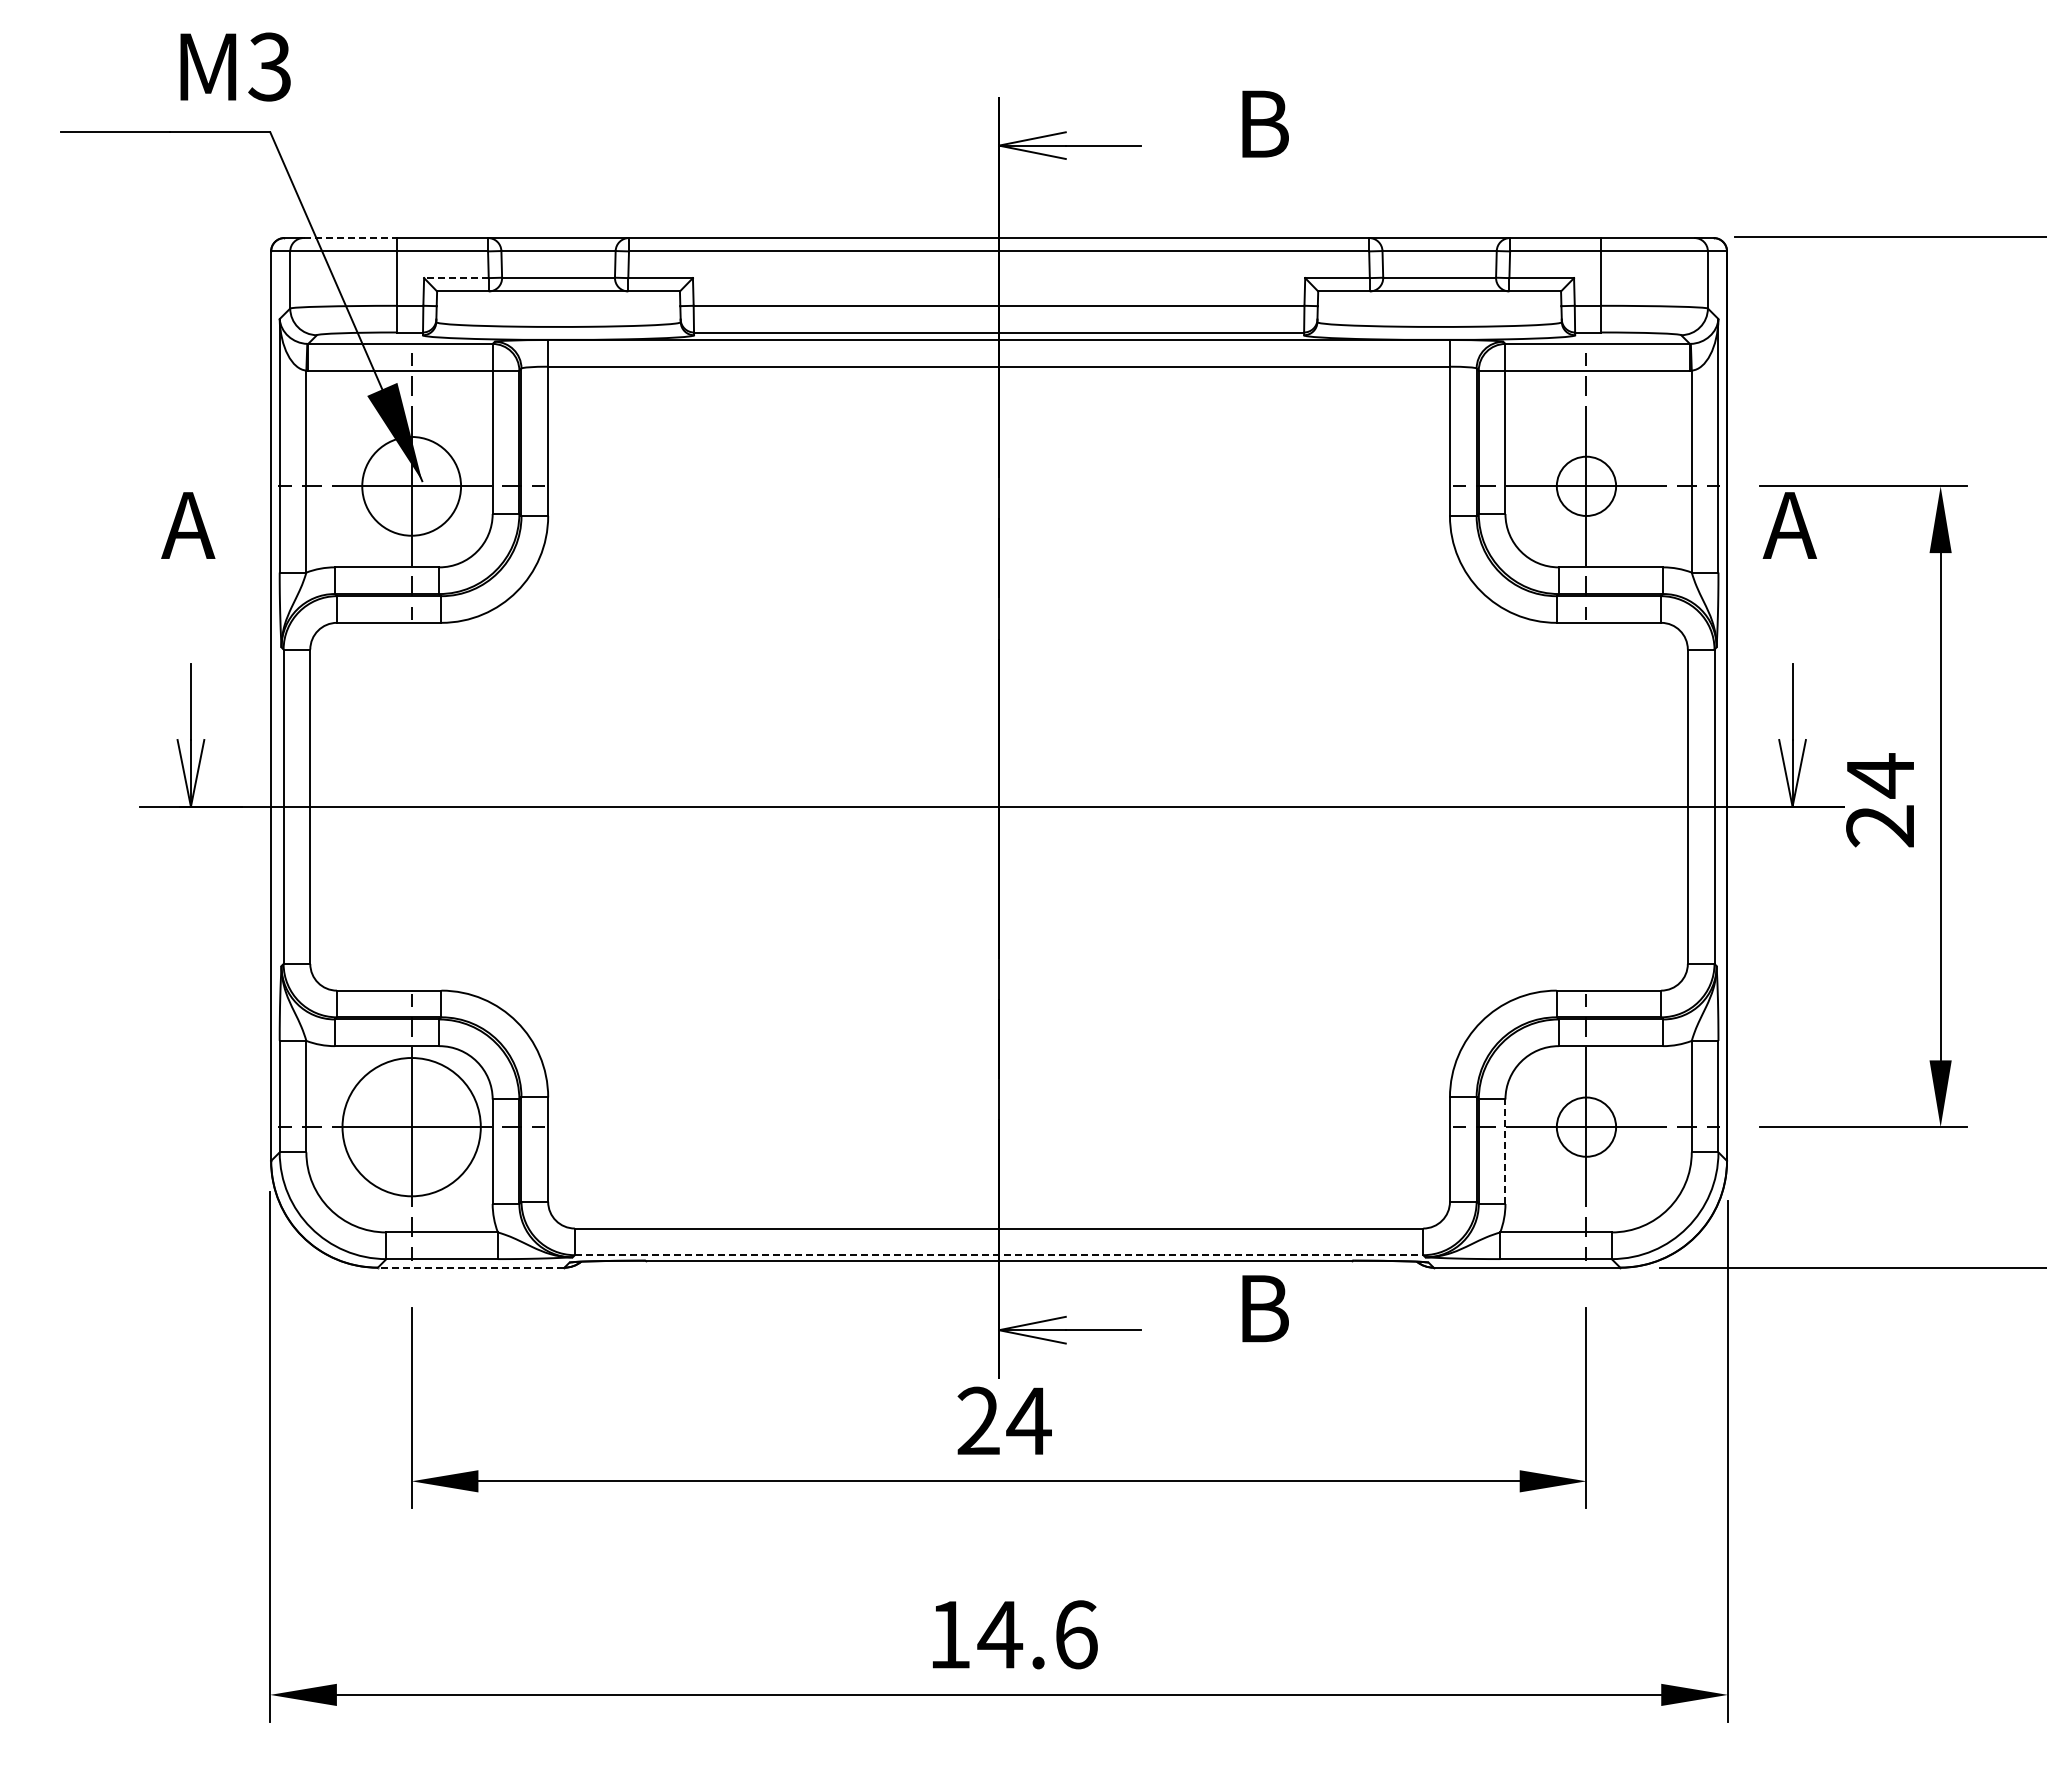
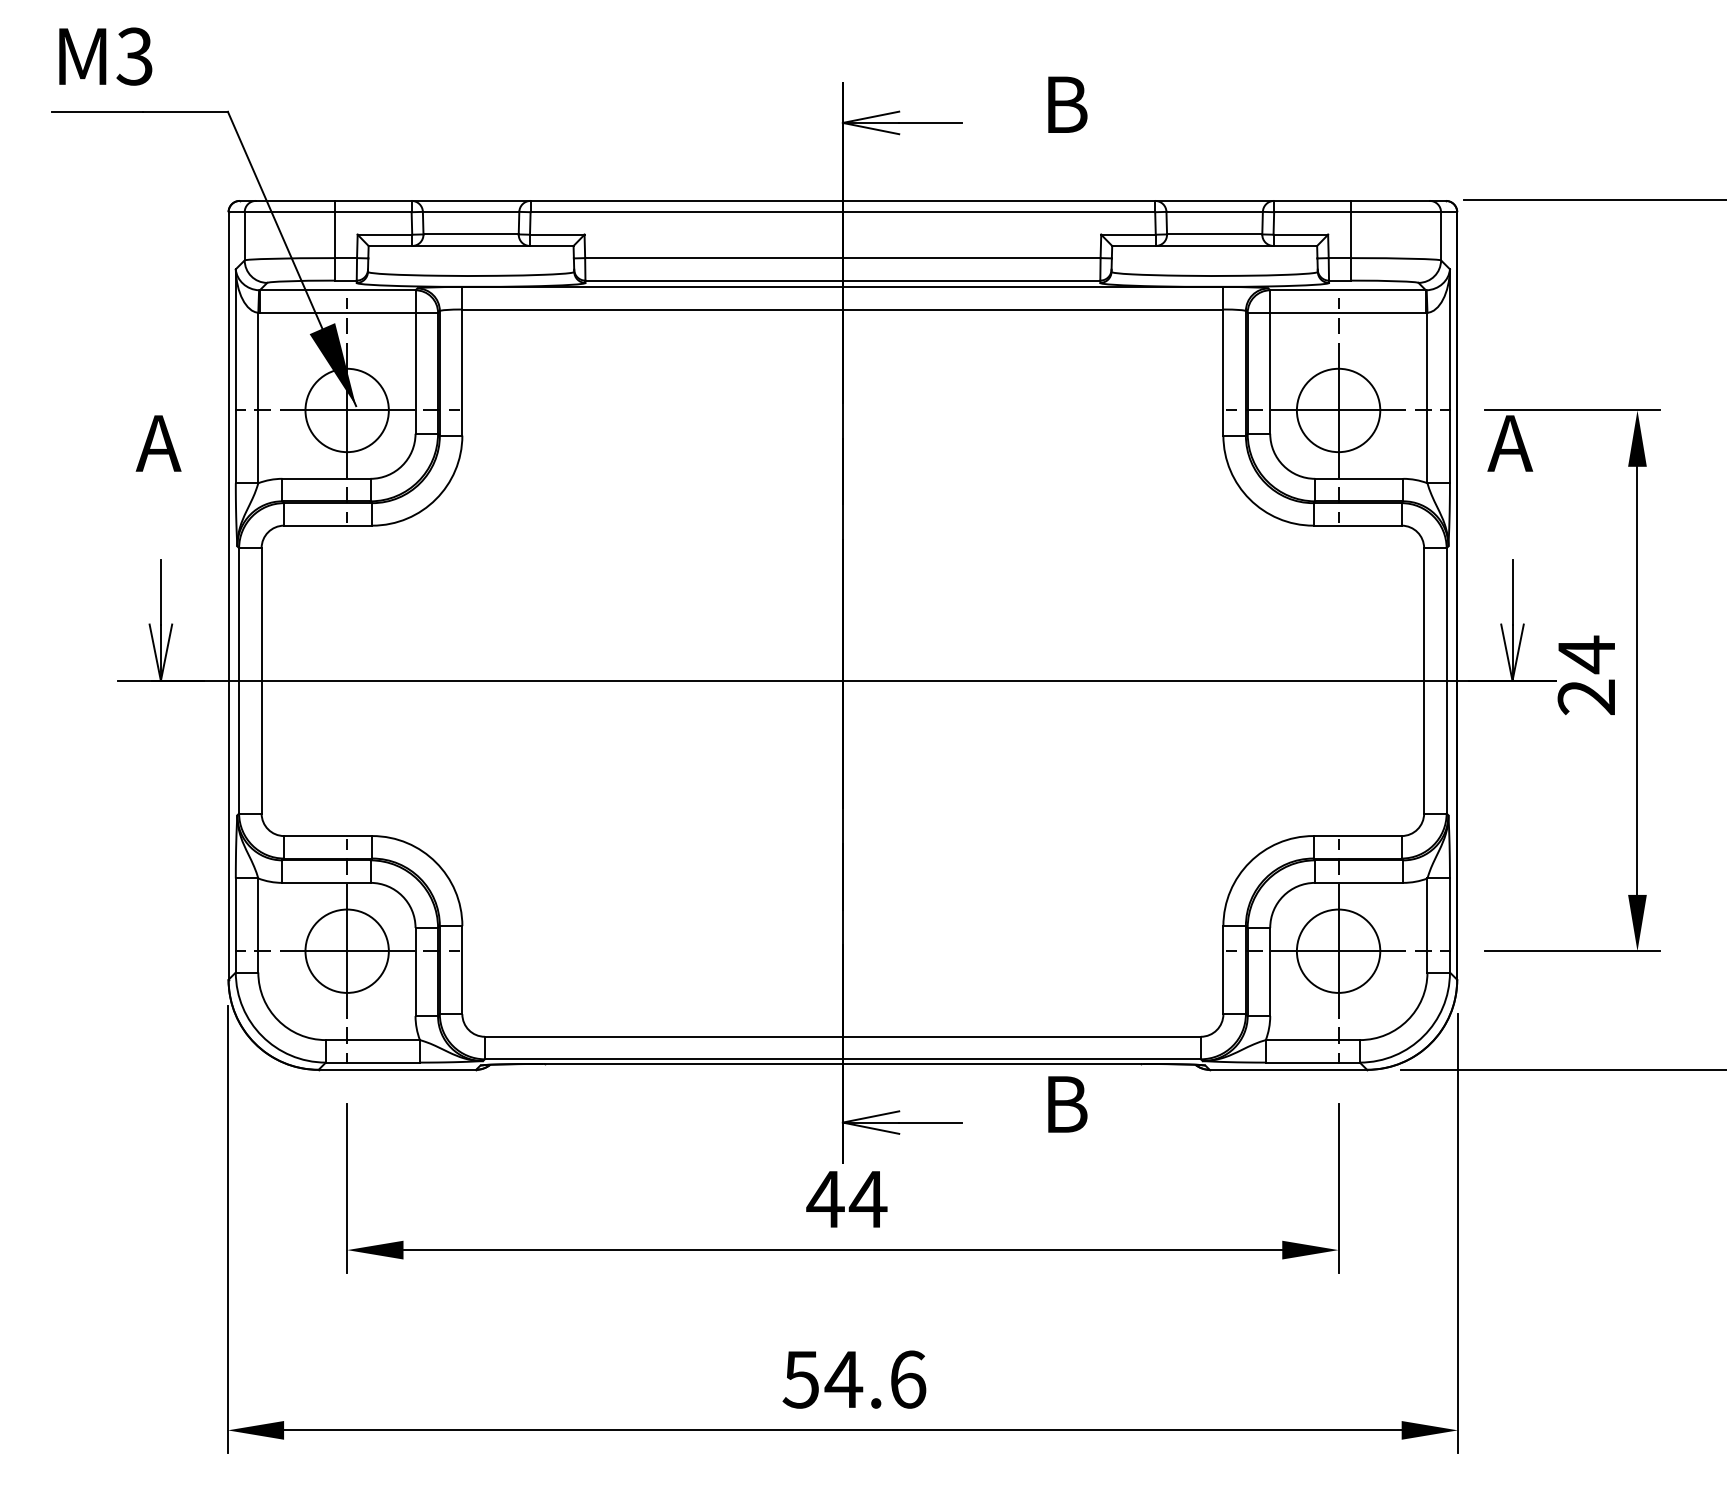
text: (235, 66) -> (105, 56), moved
line: (350, 238) -> (295, 201), dashed -> solid
line: (455, 278) -> (384, 235), dashed -> solid
circle: (1586, 485) -> (1338, 409), size x1.67
circle: (411, 1126) -> (347, 950), size x0.71
circle: (1586, 1126) -> (1338, 950), size x1.67
line: (1505, 1151) -> (1270, 971), dashed -> solid
line: (999, 1255) -> (843, 1059), dashed -> solid
line: (470, 1267) -> (396, 1069), dashed -> solid
text: (978, 1420) -> (825, 1198), 24 -> 44
text: (948, 1635) -> (800, 1380), 14.6 -> 54.6

